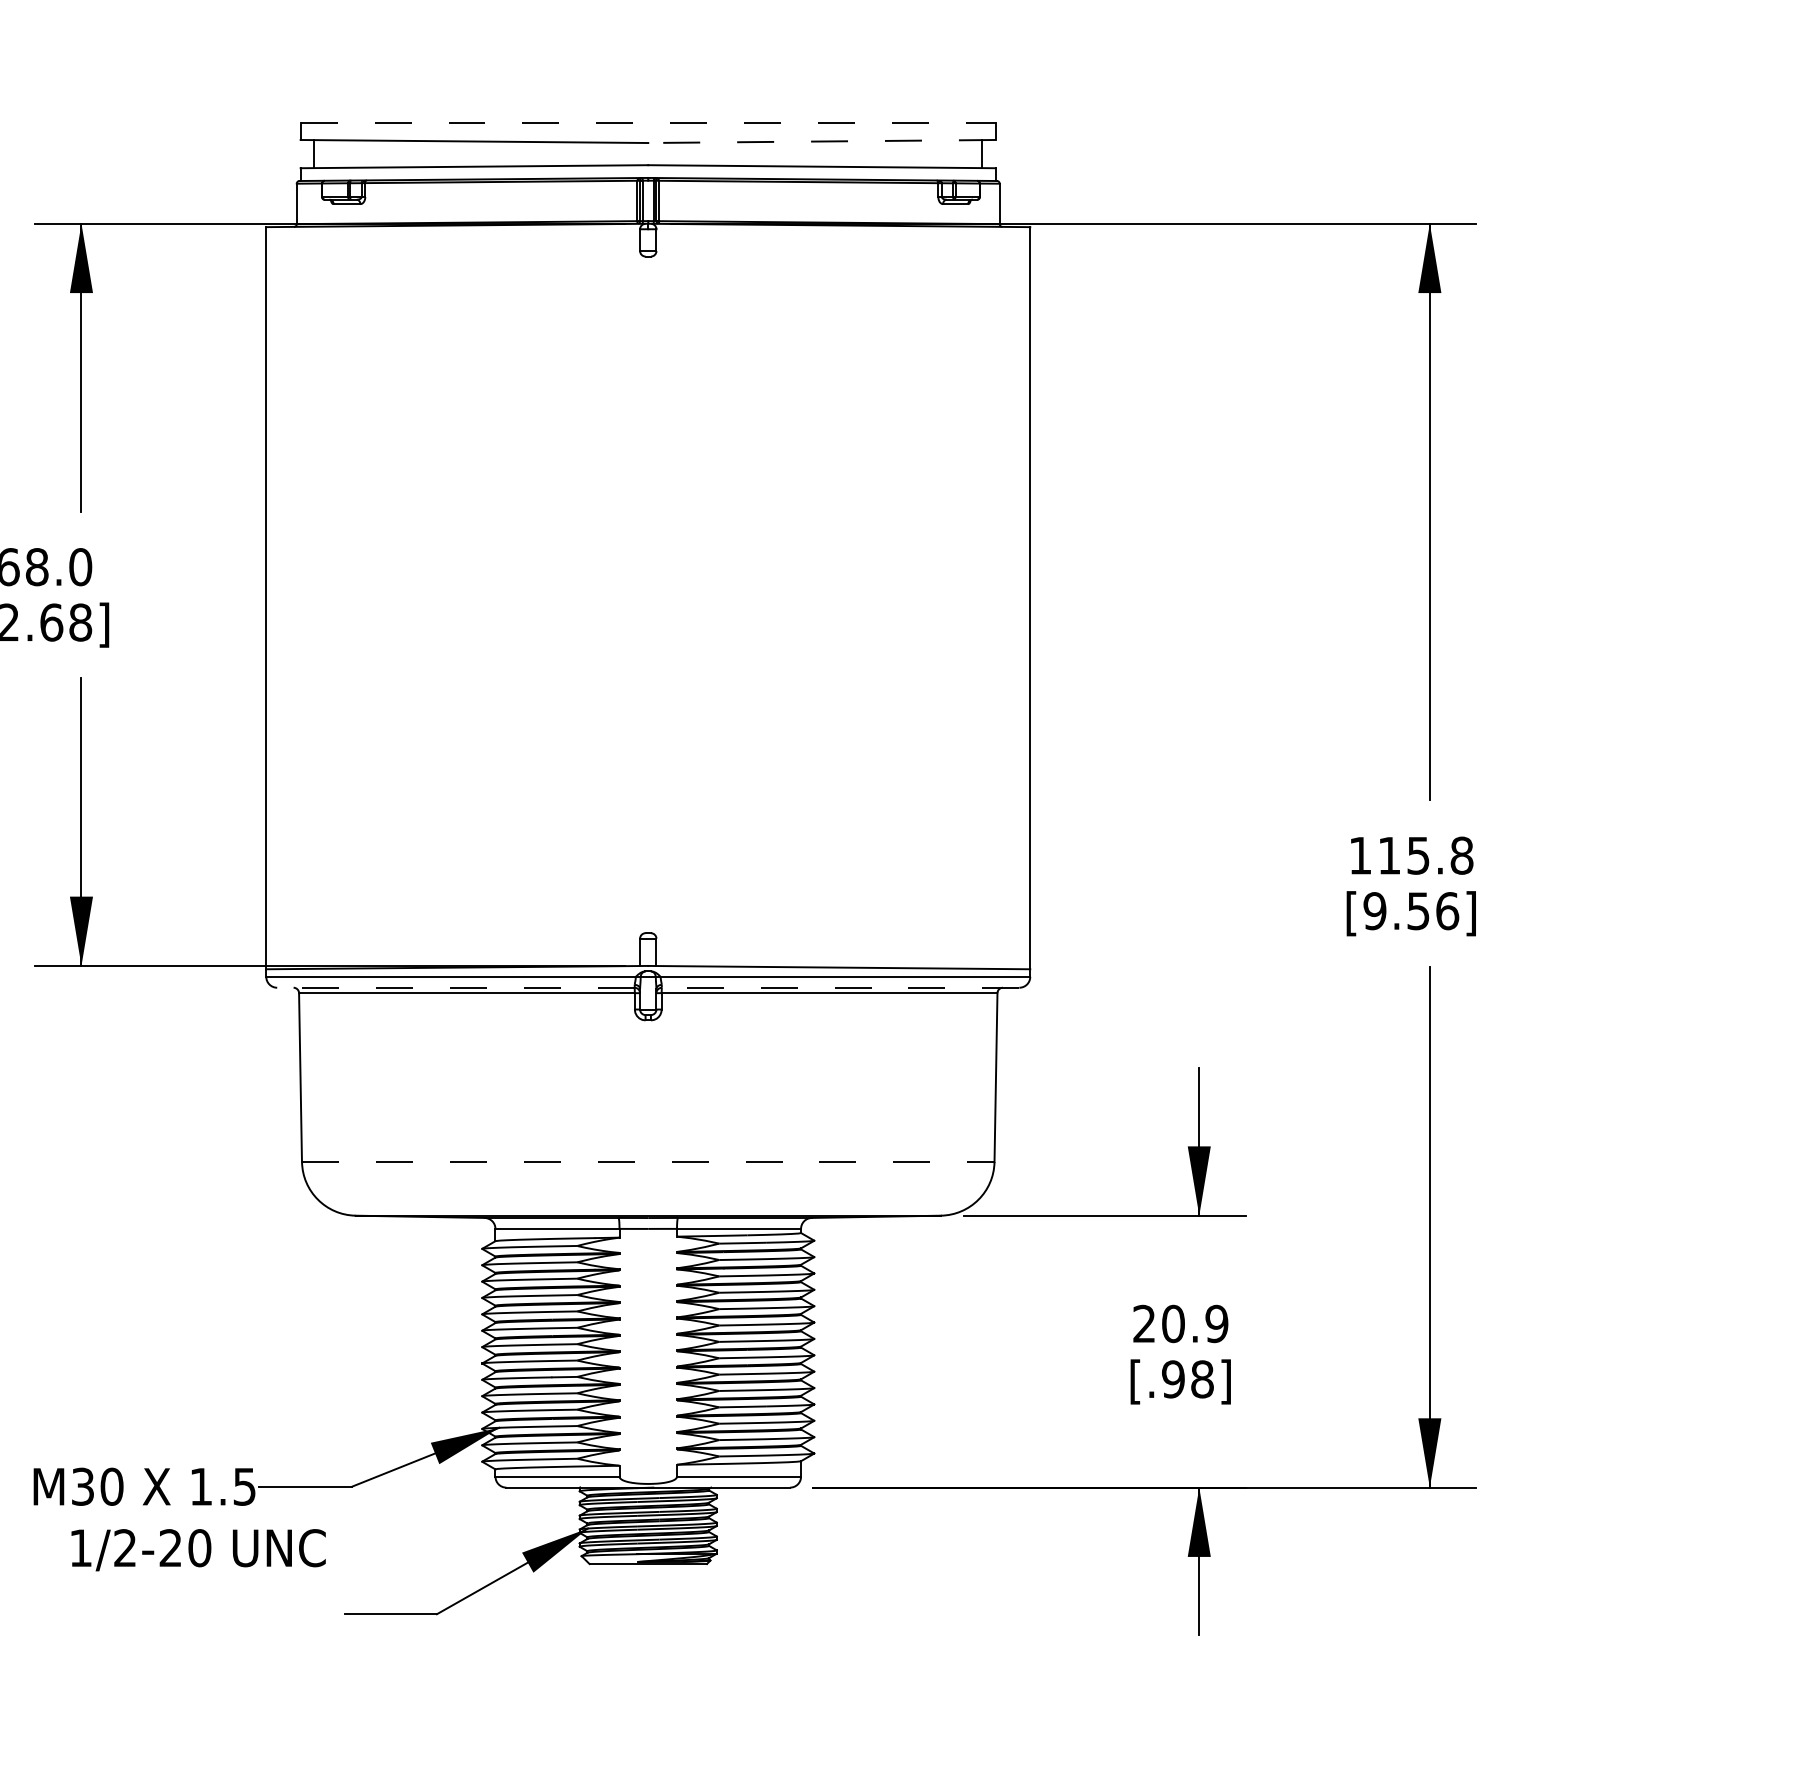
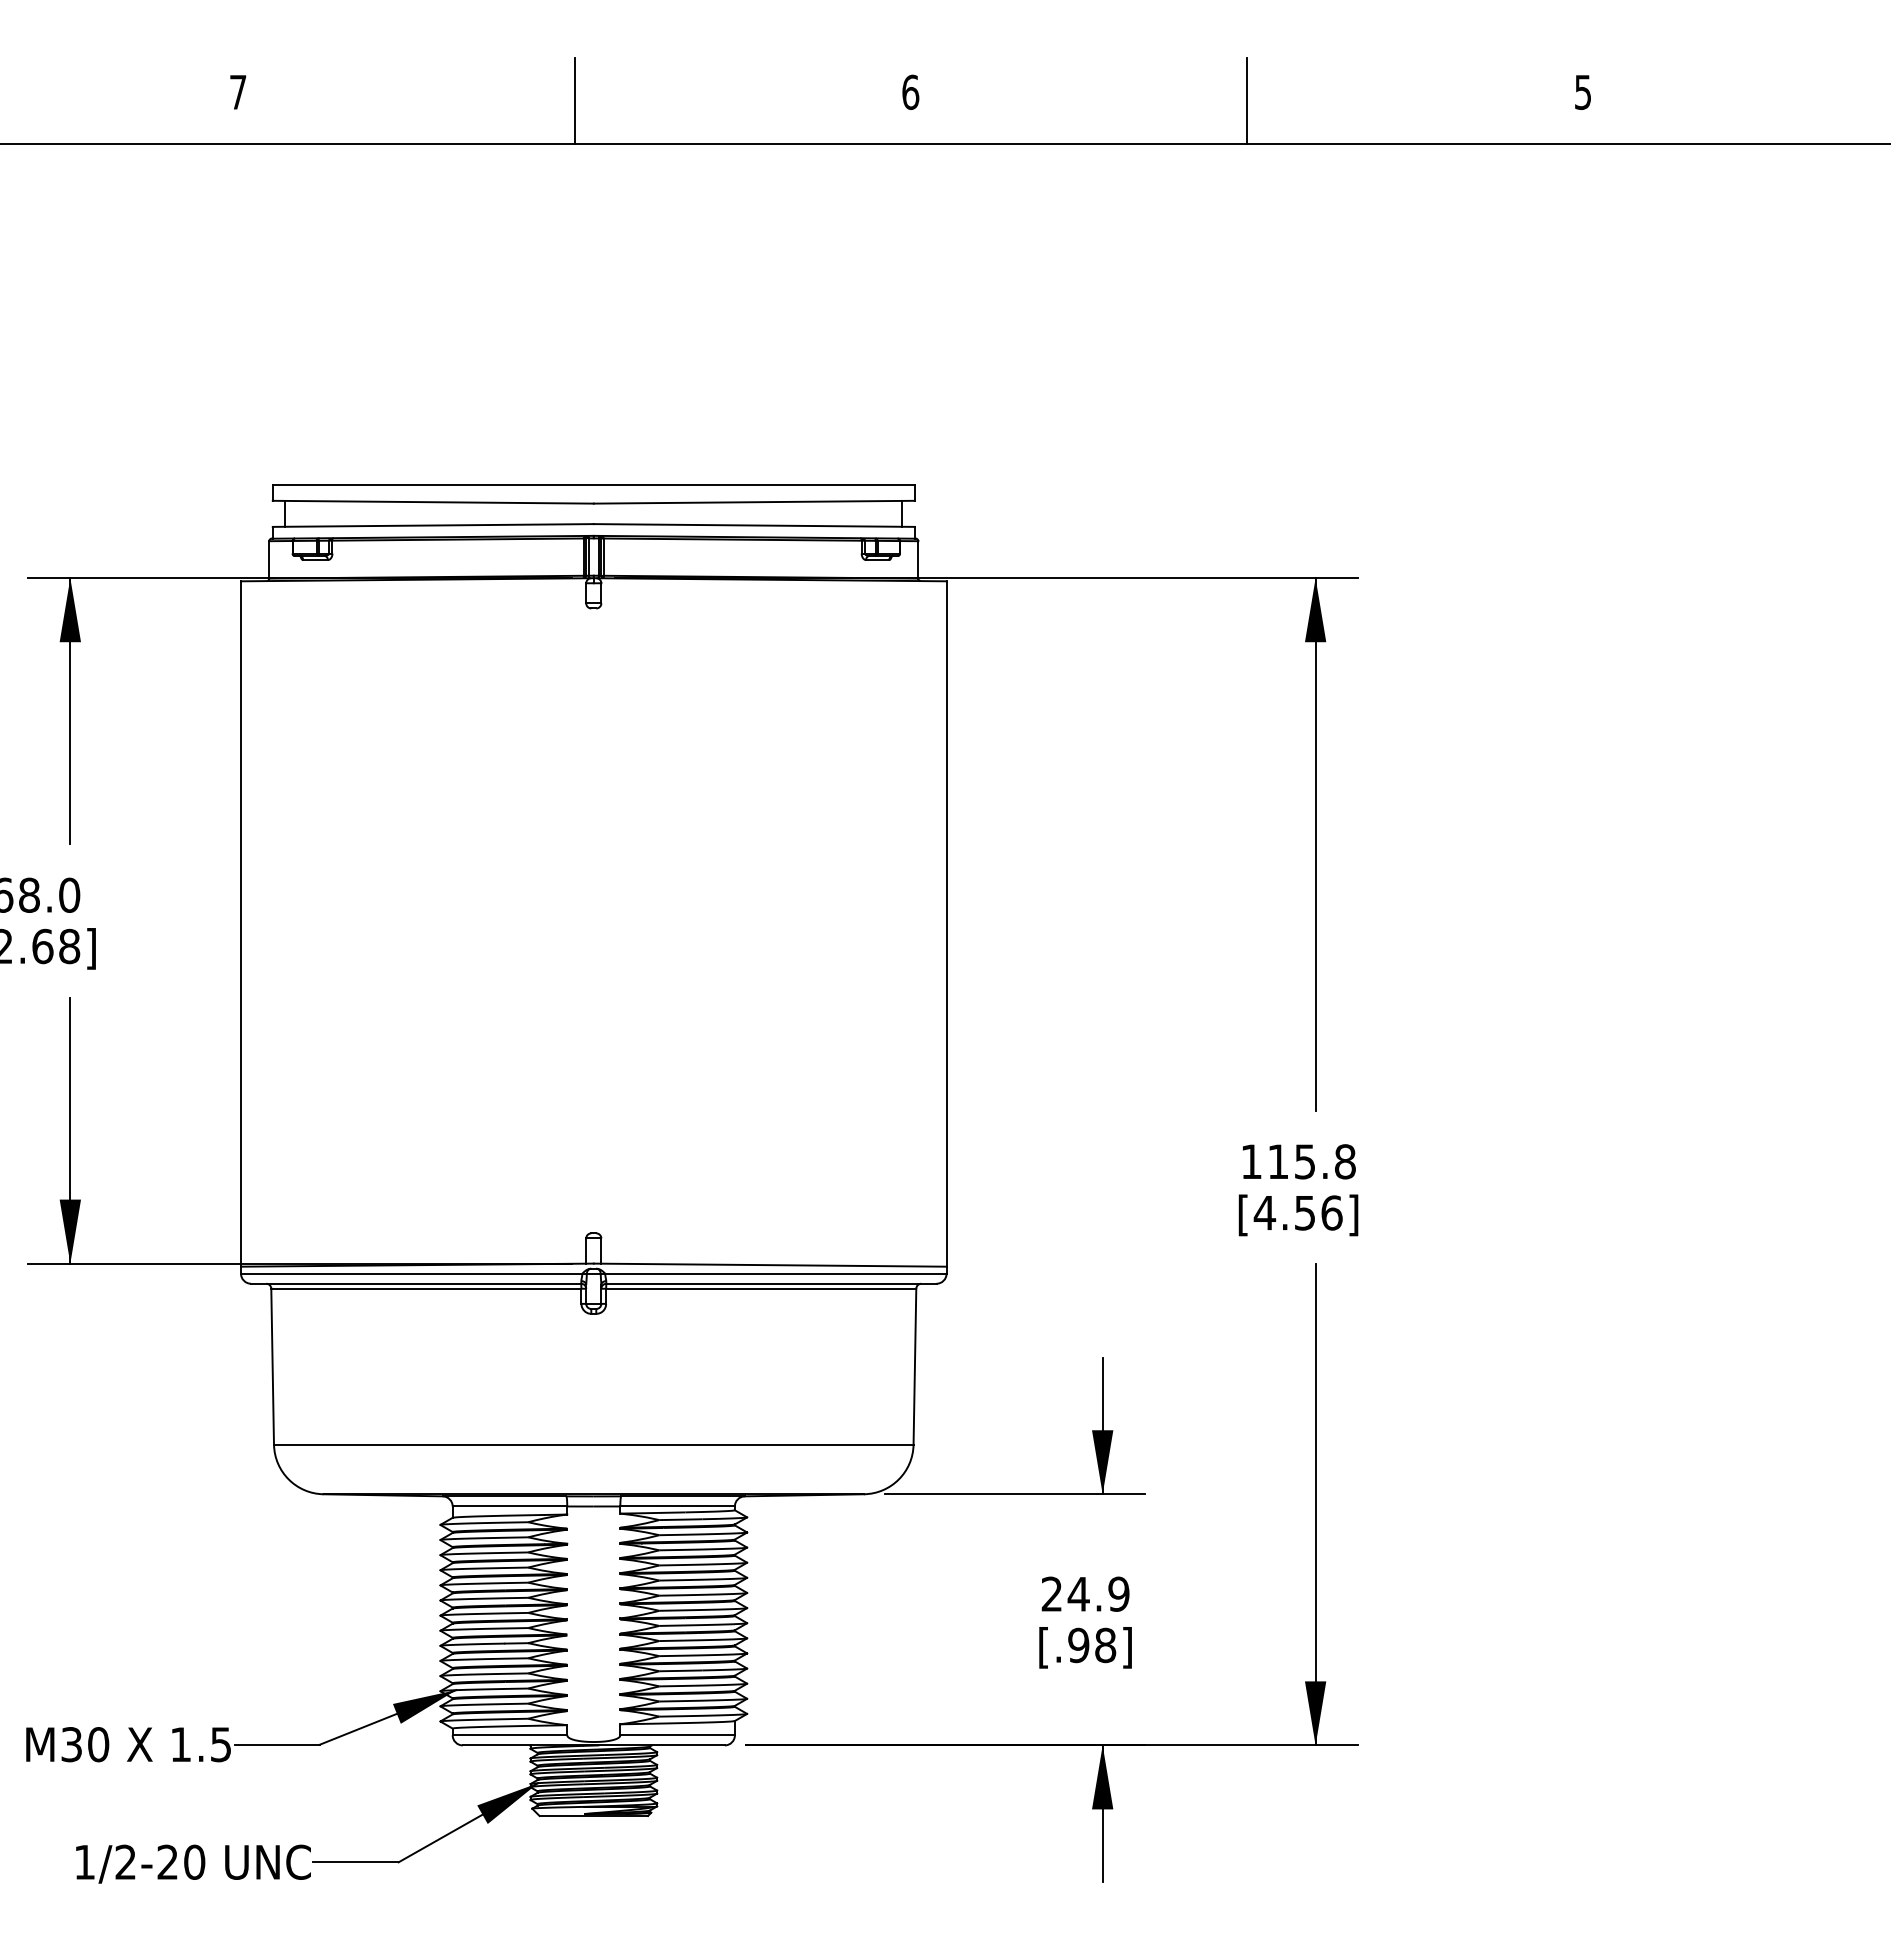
line: (649, 123) -> (594, 485), dashed -> solid
line: (822, 141) -> (754, 502), dashed -> solid
text: (1374, 910) -> (1264, 1212), [9.56] -> [4.56]
line: (455, 987) -> (415, 1283), dashed -> solid
line: (839, 987) -> (770, 1283), dashed -> solid
line: (647, 1161) -> (593, 1444), dashed -> solid
text: (1173, 1323) -> (1078, 1593), 20.9 -> 24.9
text: (198, 1549) -> (193, 1863), moved

